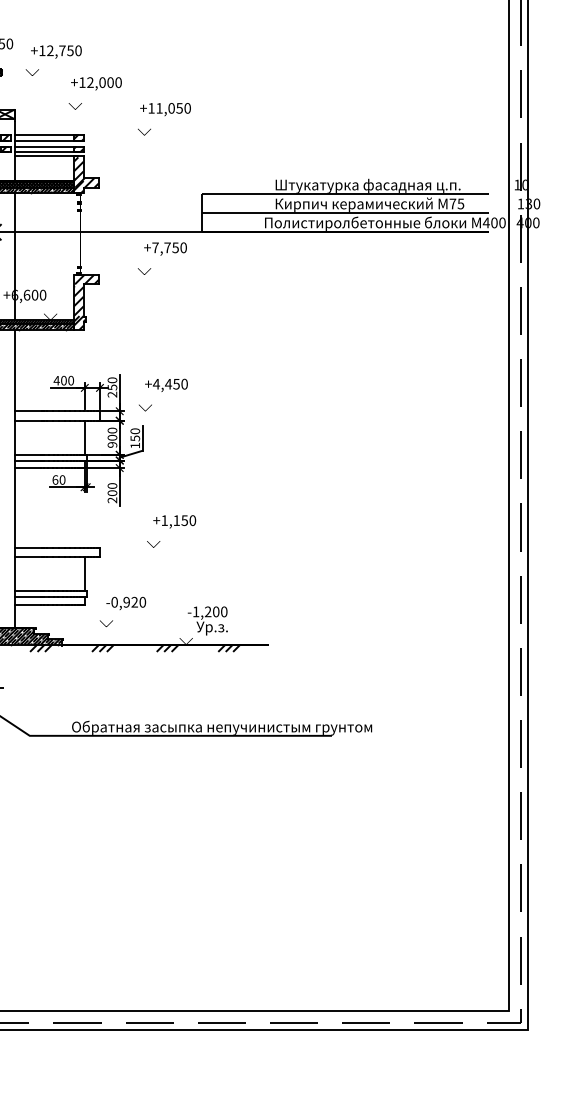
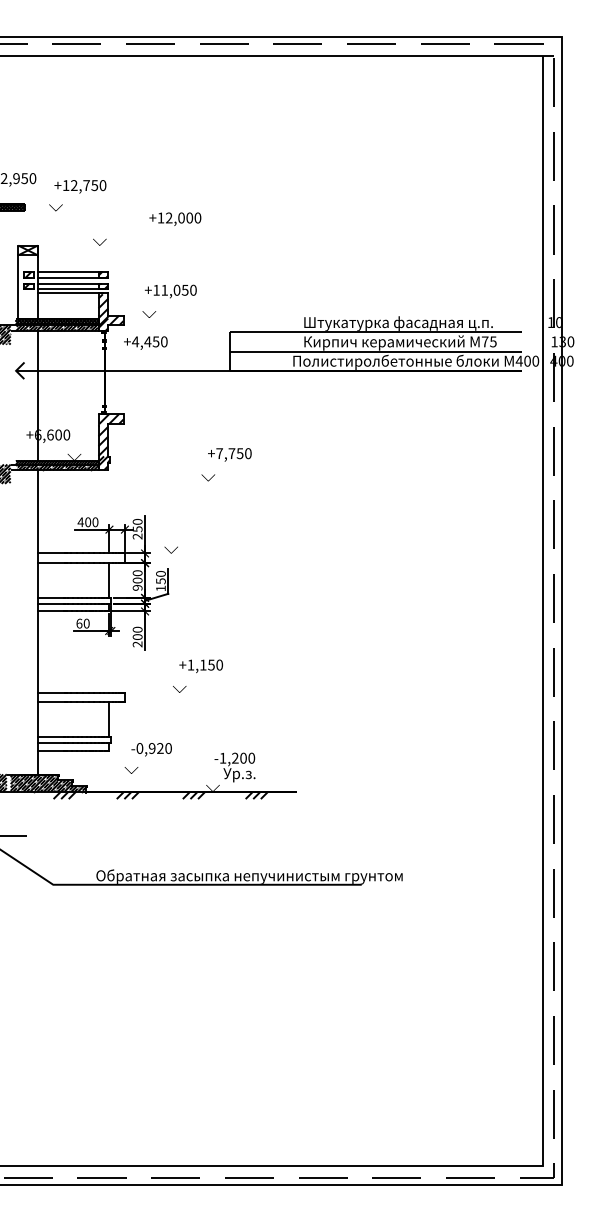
text: (96, 83) -> (175, 218), moved
text: (164, 118) -> (169, 300), moved
text: (162, 258) -> (226, 464), moved
text: (166, 384) -> (145, 342), moved

